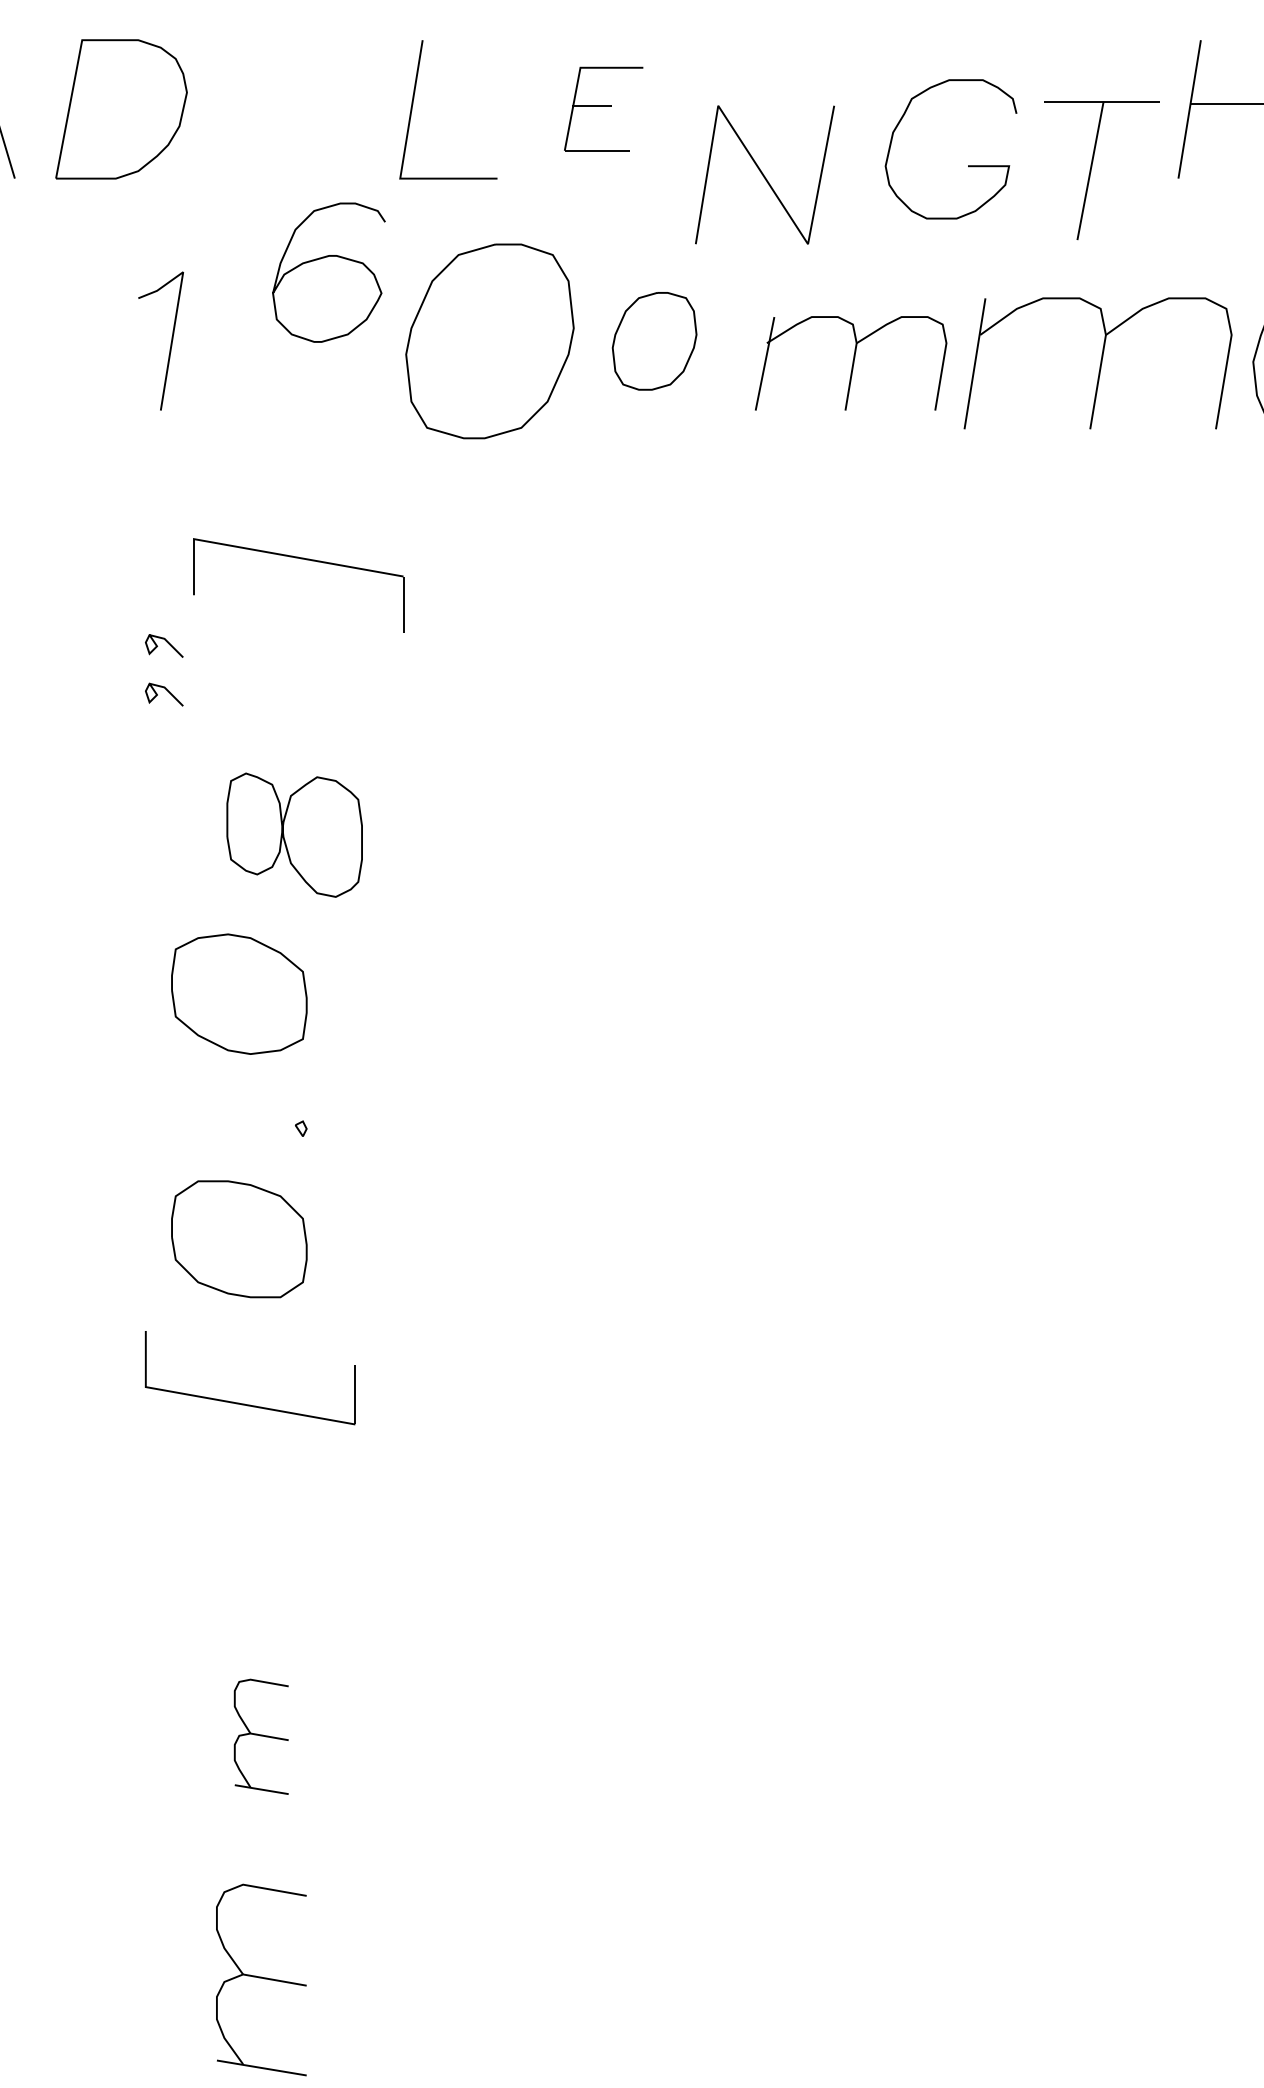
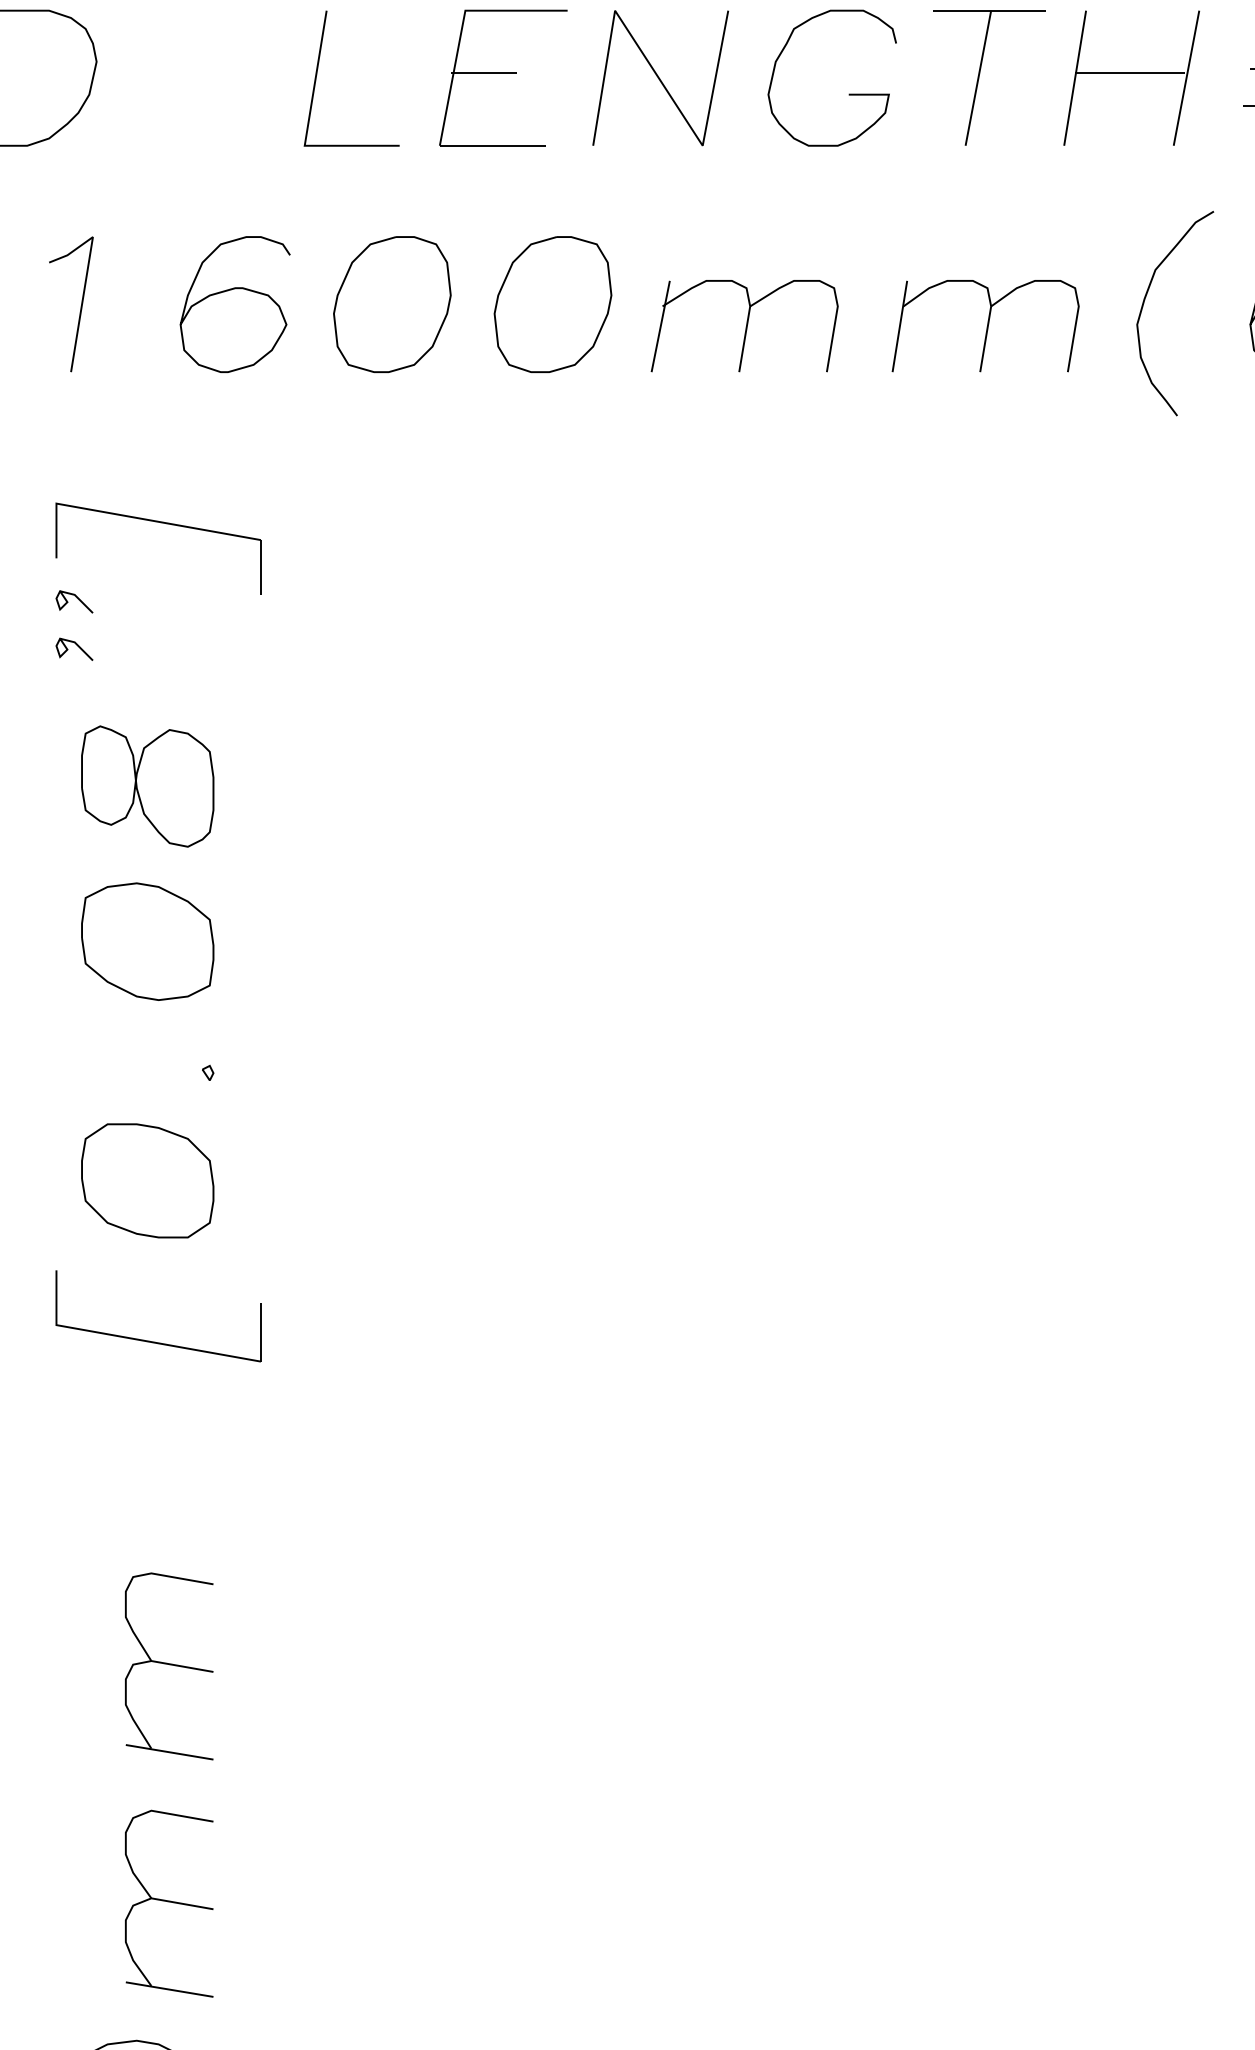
part: (603, 108) -> (503, 77), size x1.67
curve: (967, 166) -> (848, 94), moved
part: (1092, 166) -> (980, 73), moved
curve: (764, 175) -> (660, 78), moved
curve: (325, 258) -> (231, 290), moved
part: (490, 341) -> (392, 304), size x0.71
part: (654, 341) -> (552, 304), size x1.43
part: (1097, 363) -> (985, 326), size x0.71
part: (300, 559) -> (160, 523), moved
part: (294, 835) -> (147, 786), moved
part: (261, 1736) -> (169, 1666), size x1.67

